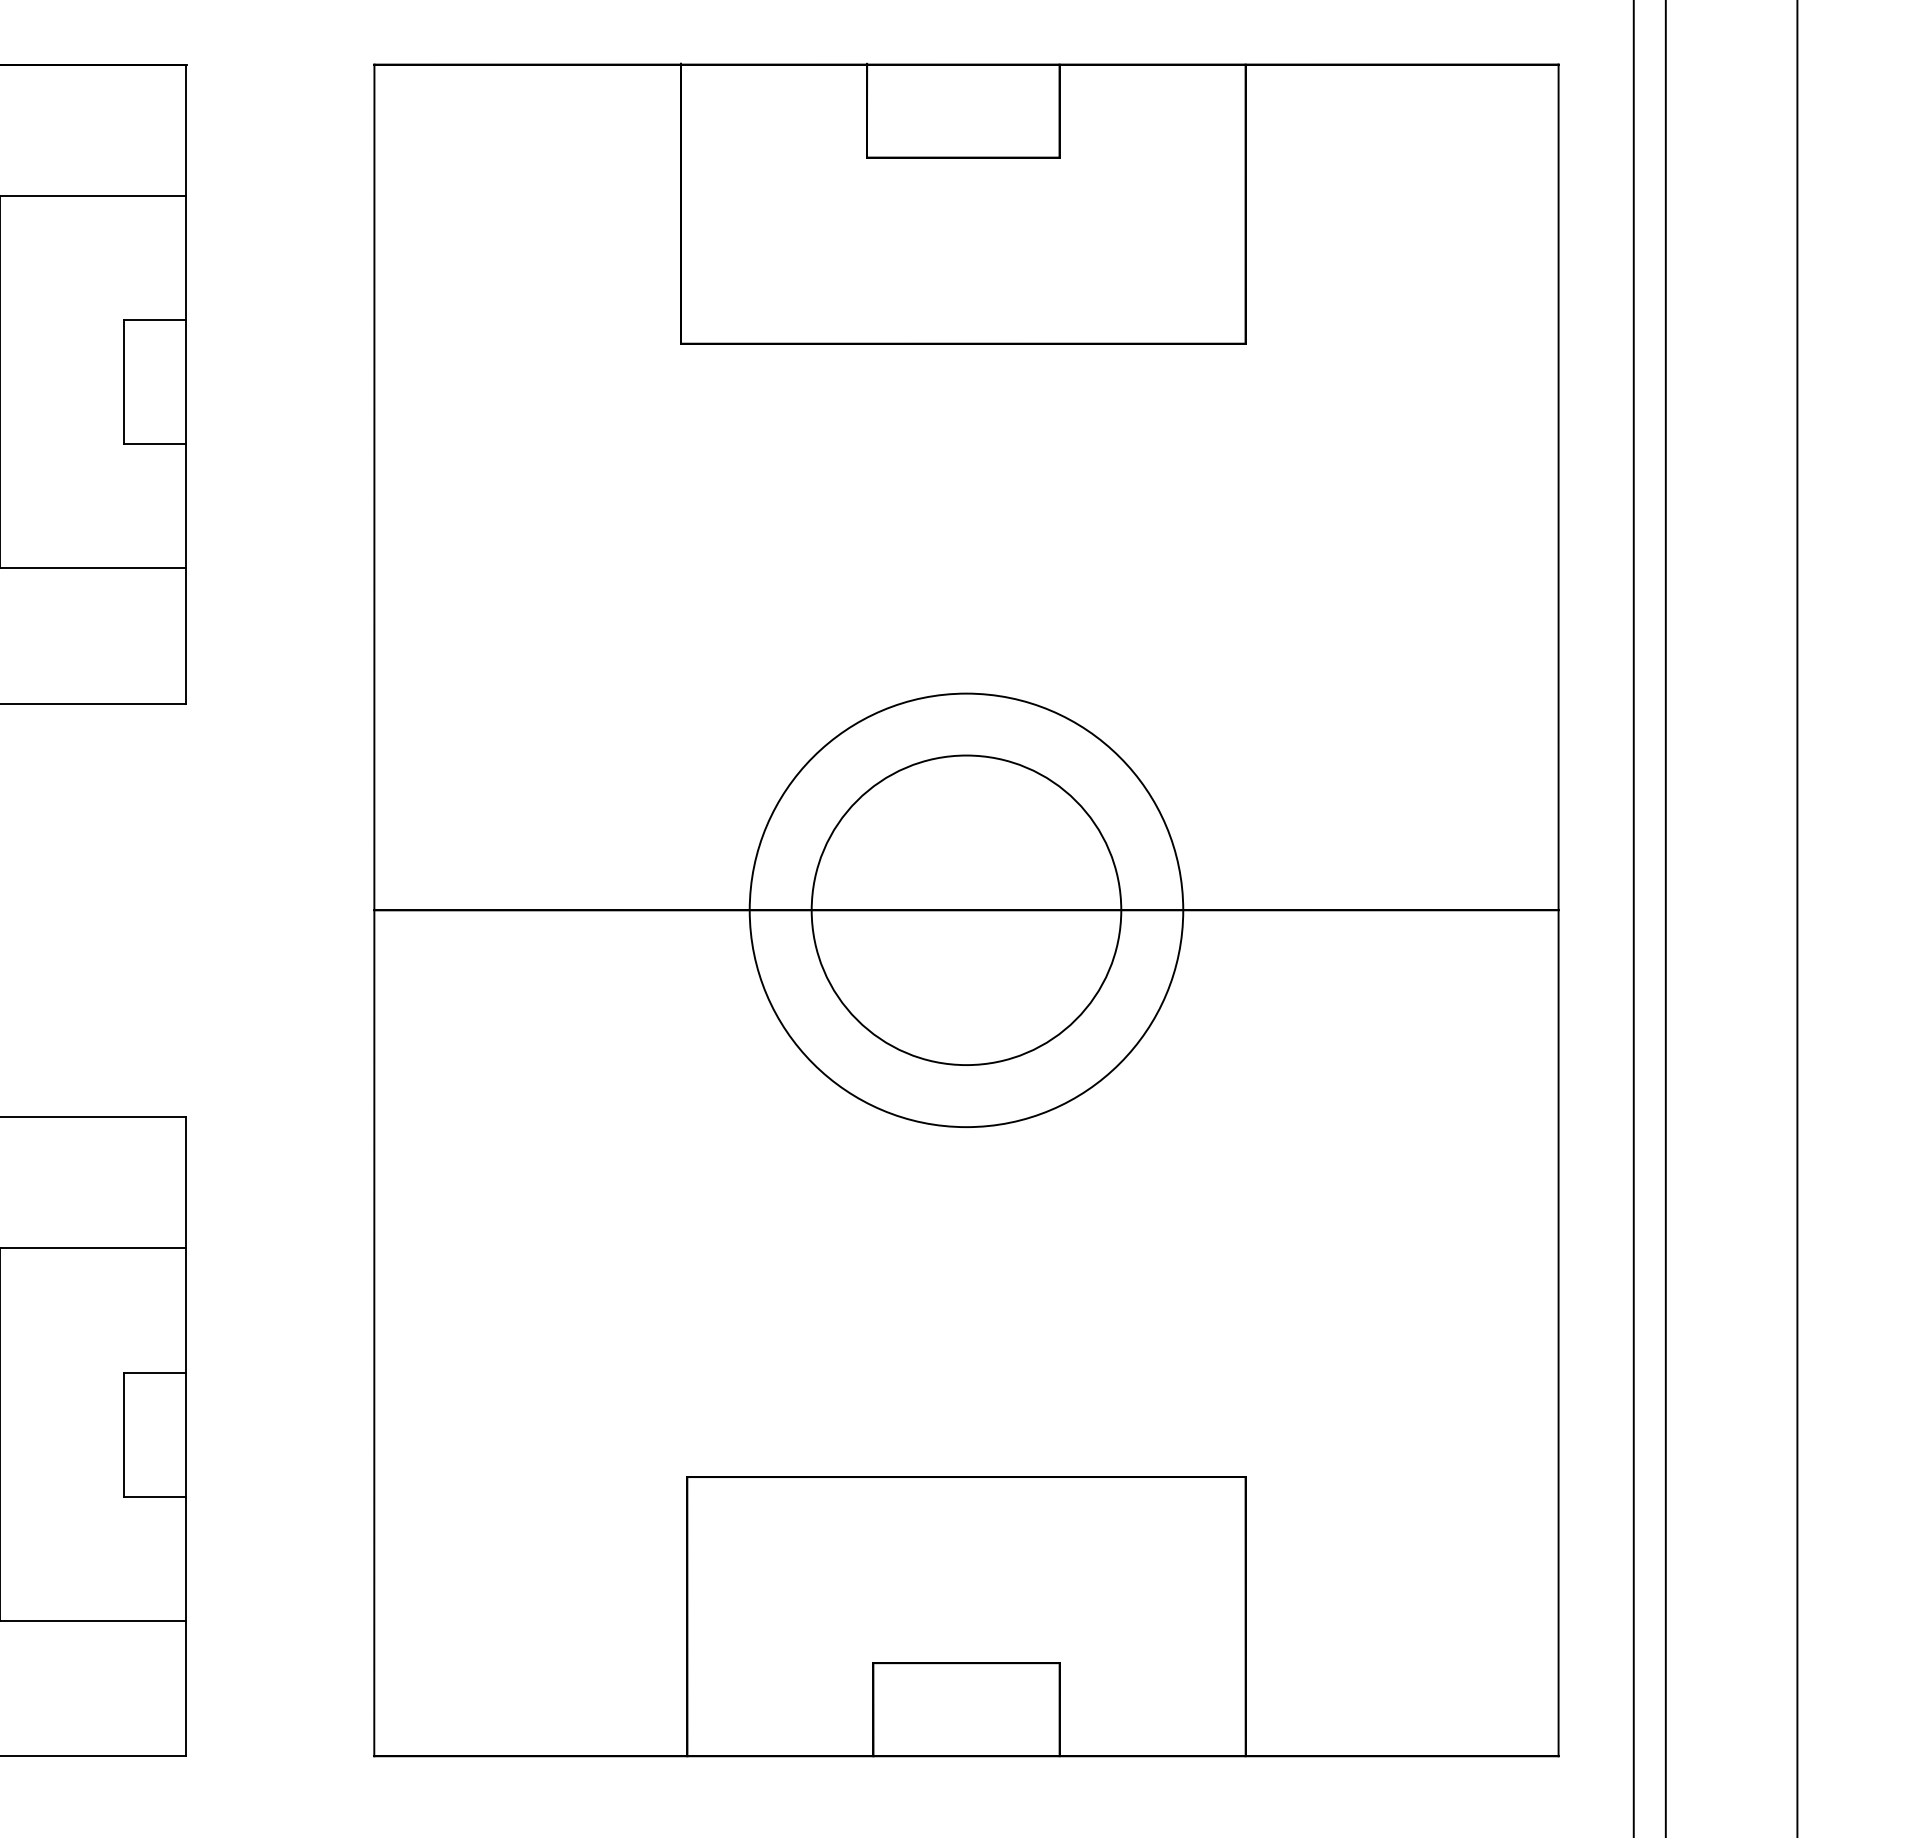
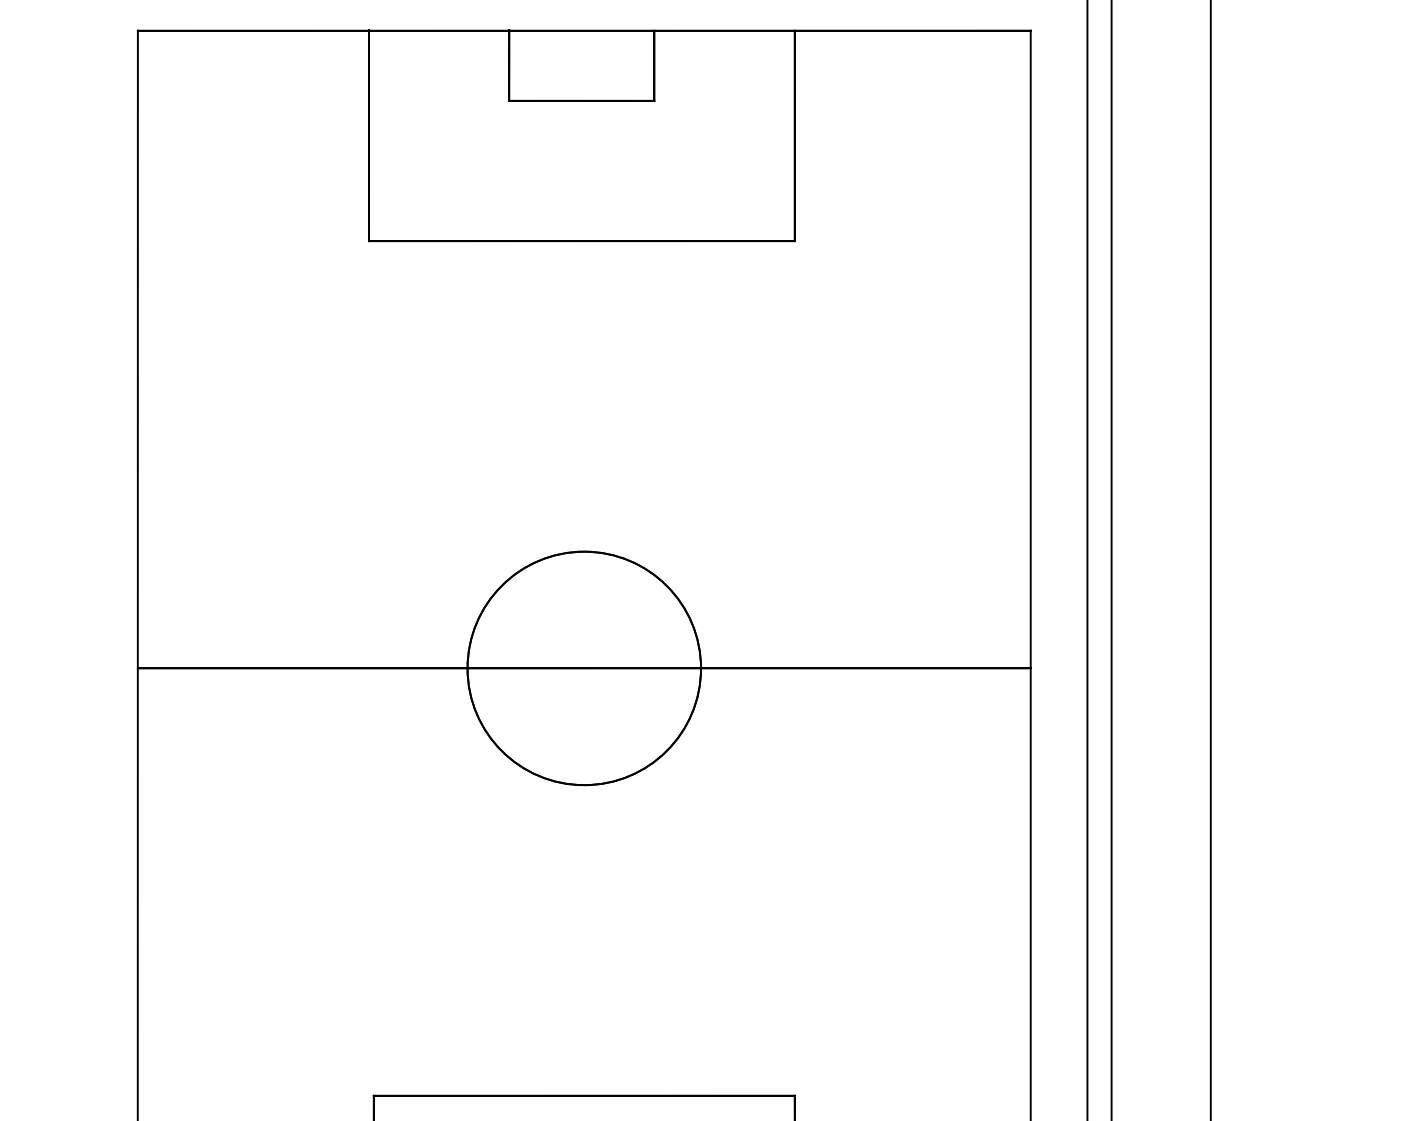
circle: (966, 910) -> (584, 668), size x0.71

